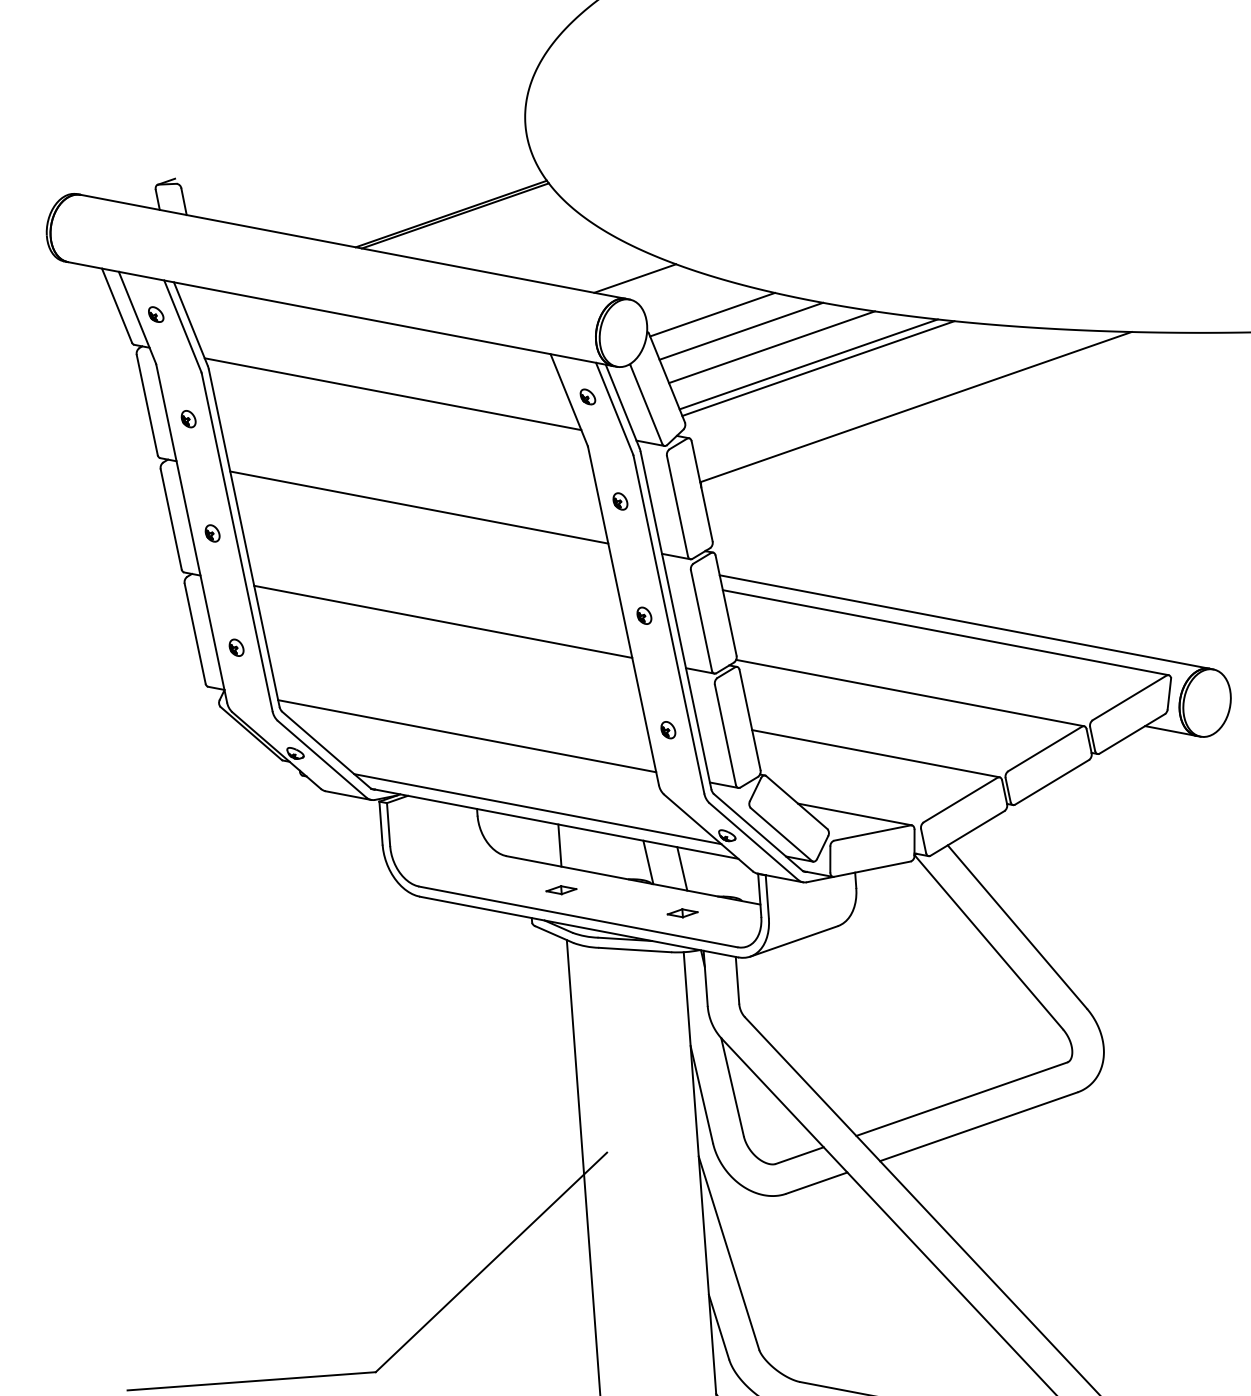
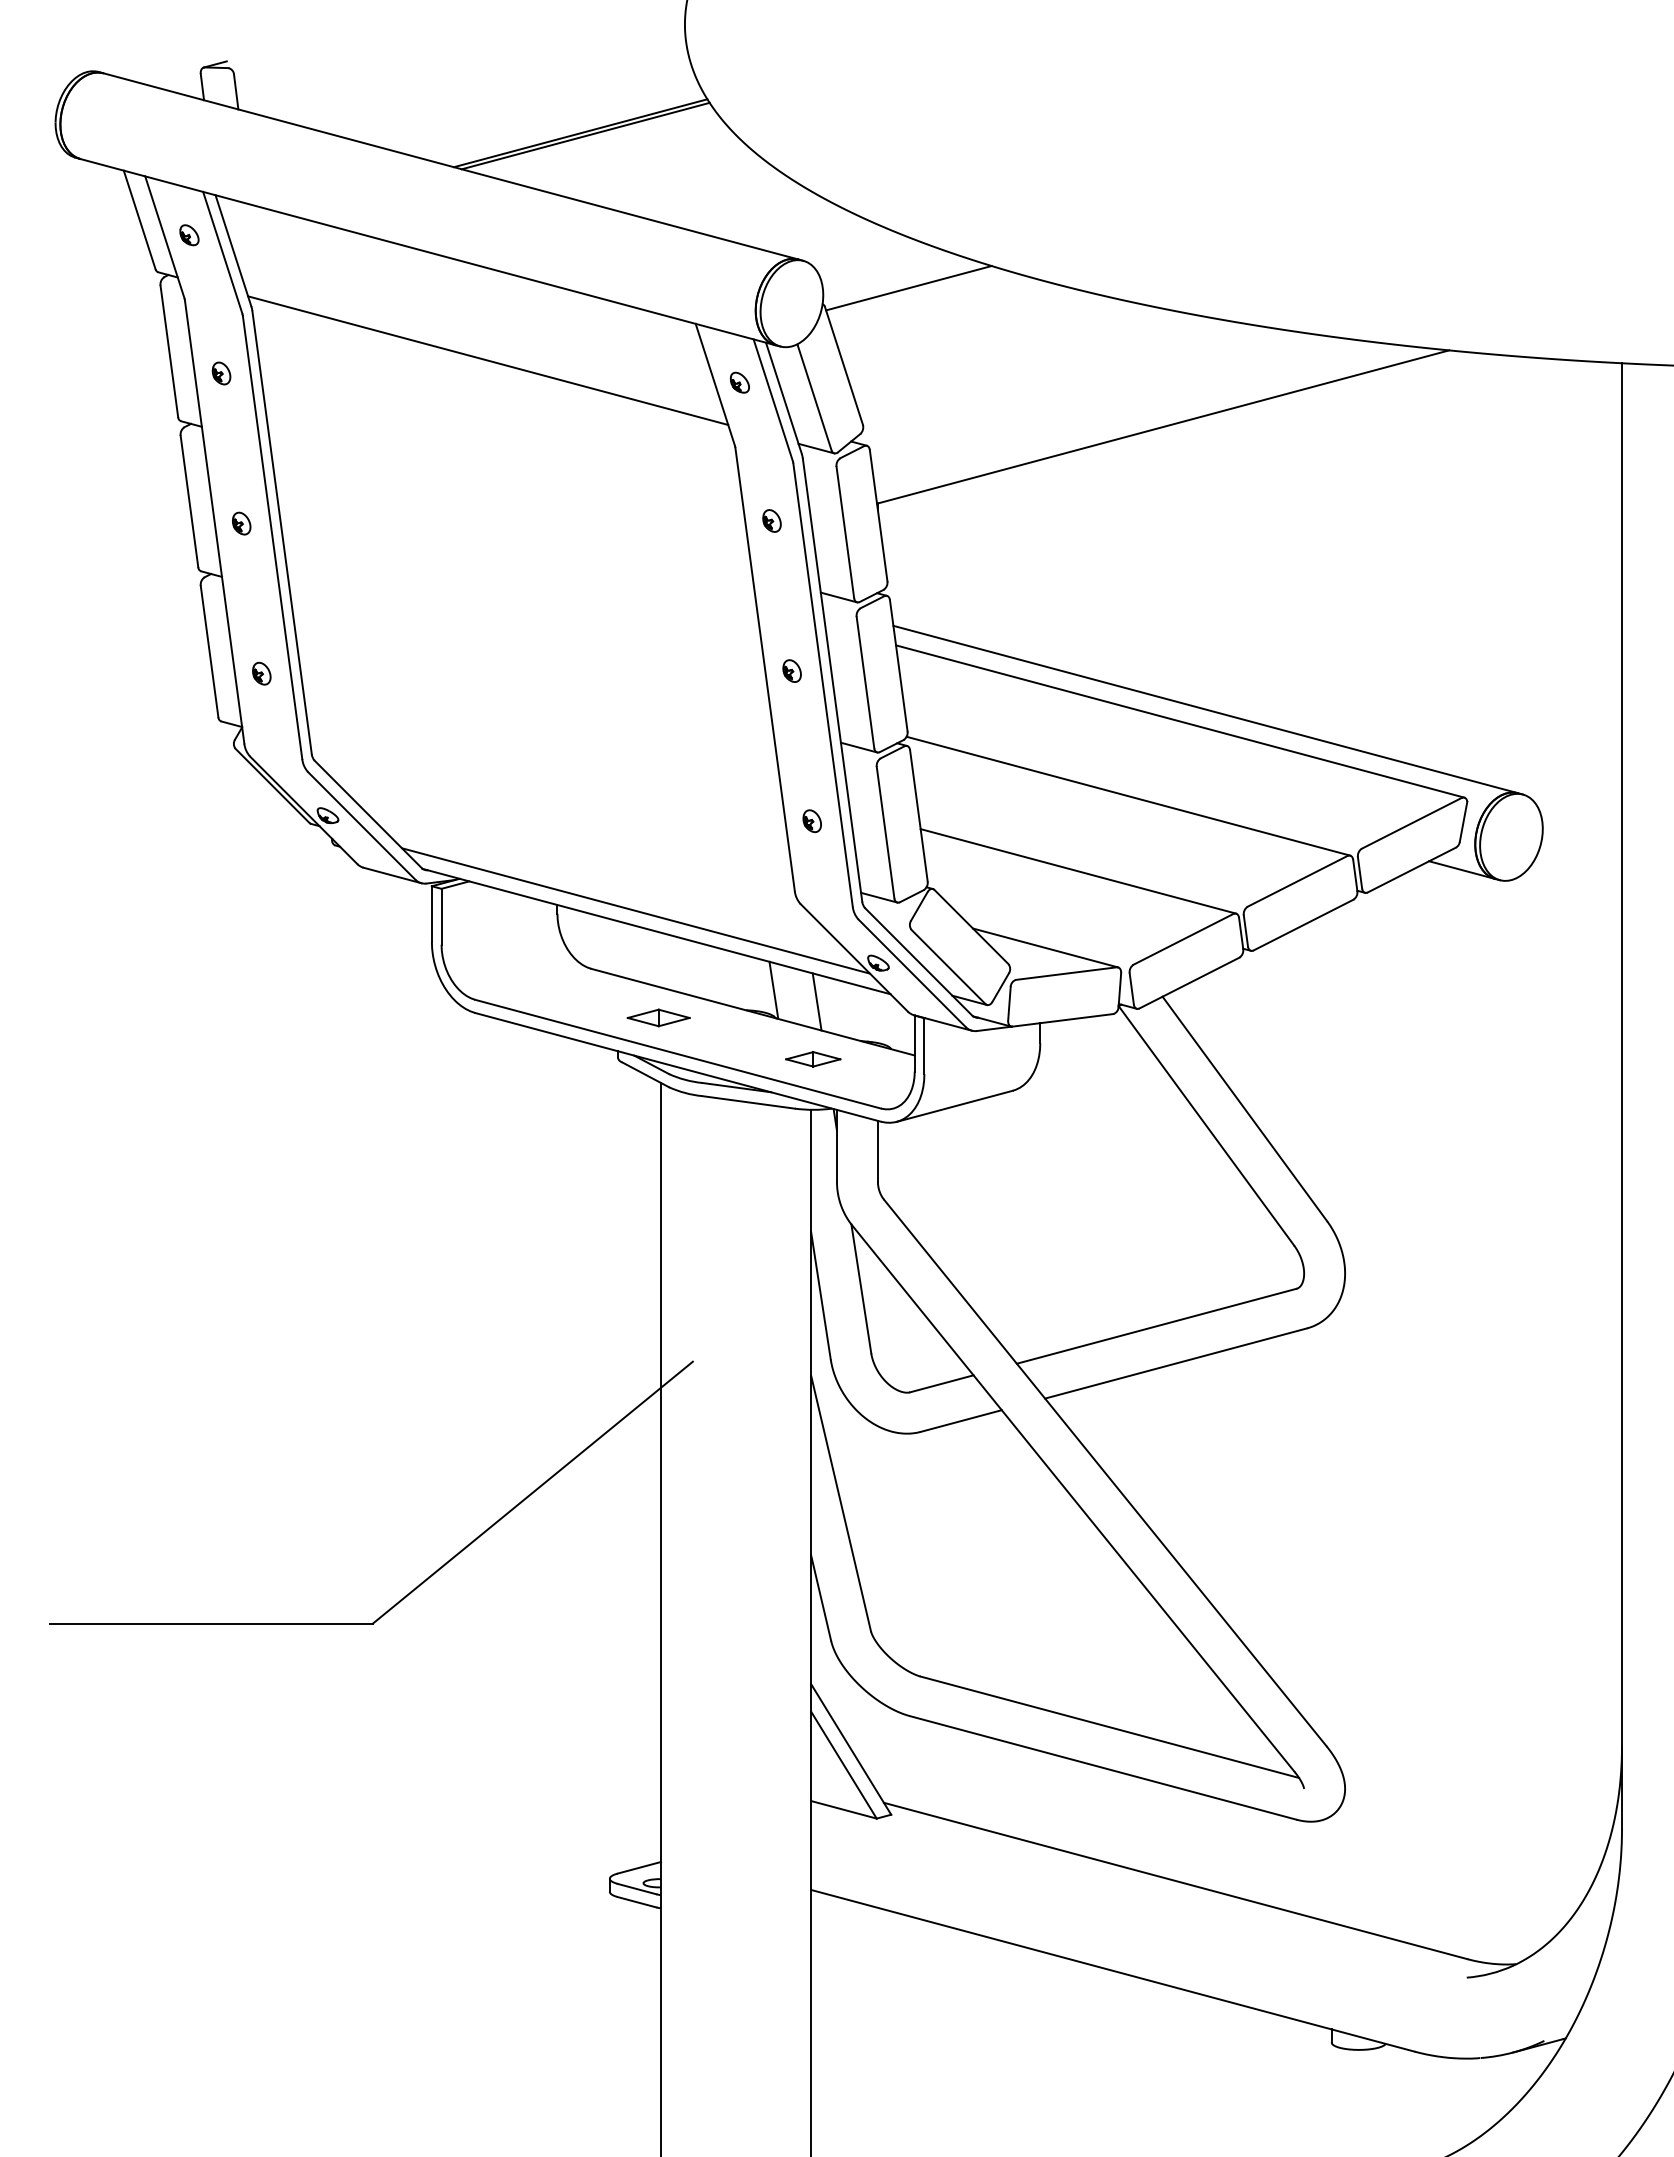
line: (635, 278) -> (812, 233), removed
line: (741, 331) -> (944, 312), removed
line: (771, 346) -> (982, 335), removed
line: (808, 364) -> (1028, 361), removed
line: (818, 368) -> (1040, 367), removed
line: (419, 507) -> (511, 509), removed
line: (443, 621) -> (531, 659), removed
line: (467, 735) -> (551, 809), removed
line: (560, 845) -> (661, 959), removed
part: (561, 889) -> (658, 1017), size x1.6
part: (682, 913) -> (813, 1059), size x1.4

